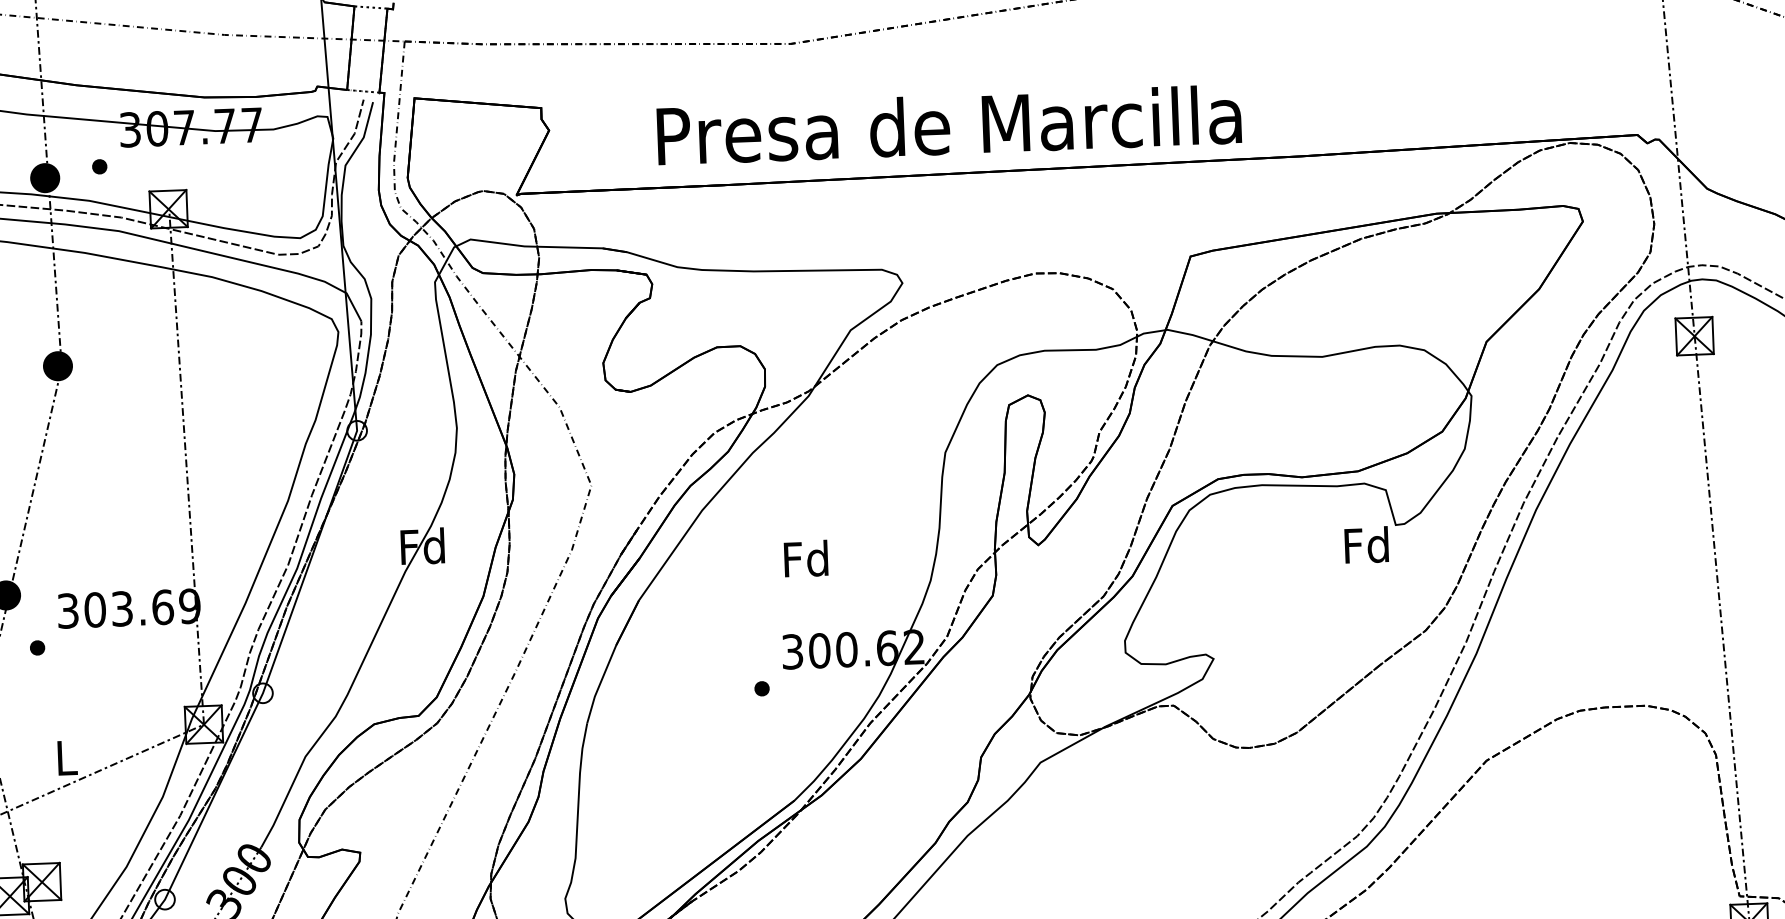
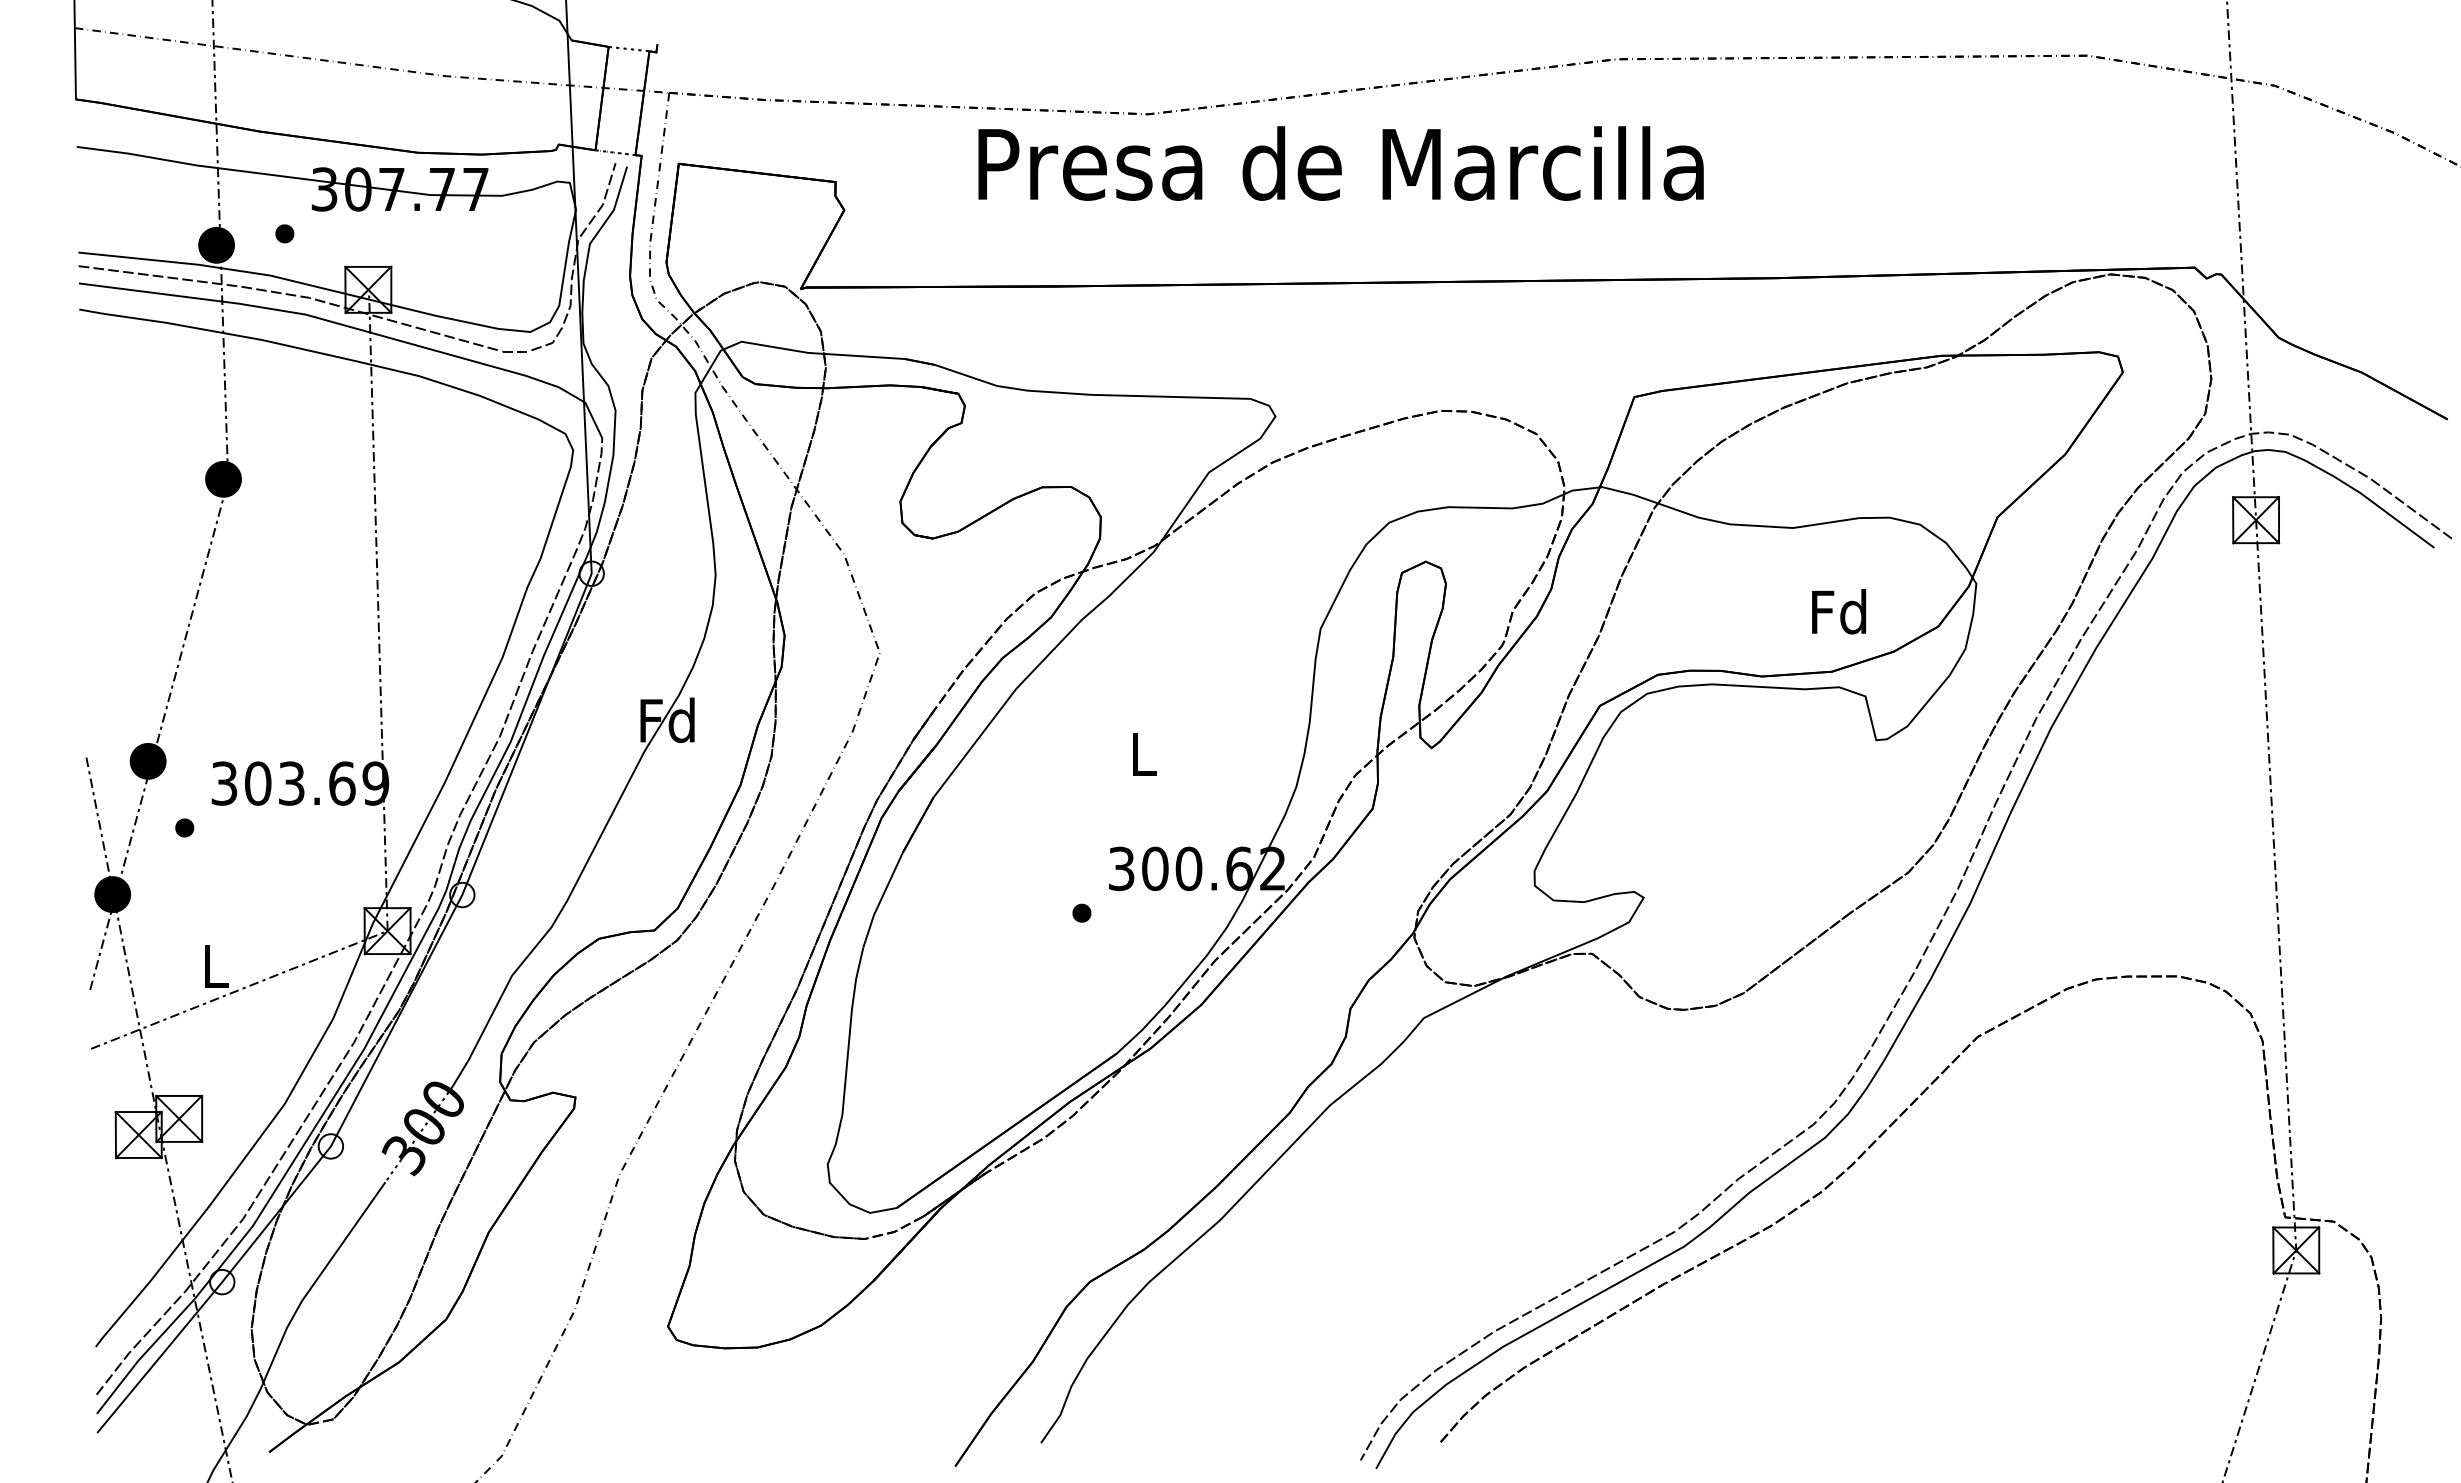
text: (948, 125) -> (1340, 163), moved
text: (1366, 544) -> (1839, 611), moved
text: (805, 558) -> (1142, 753), Fd -> L

